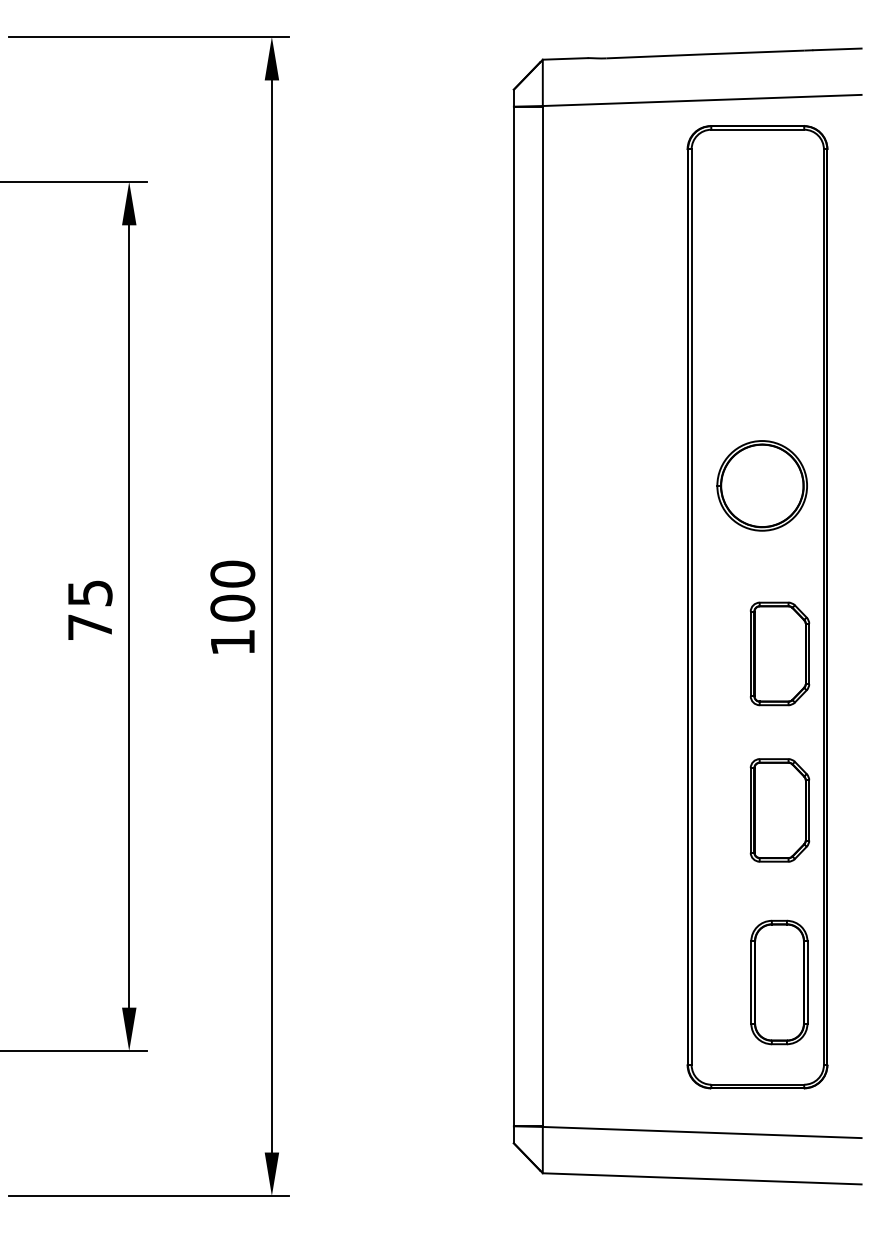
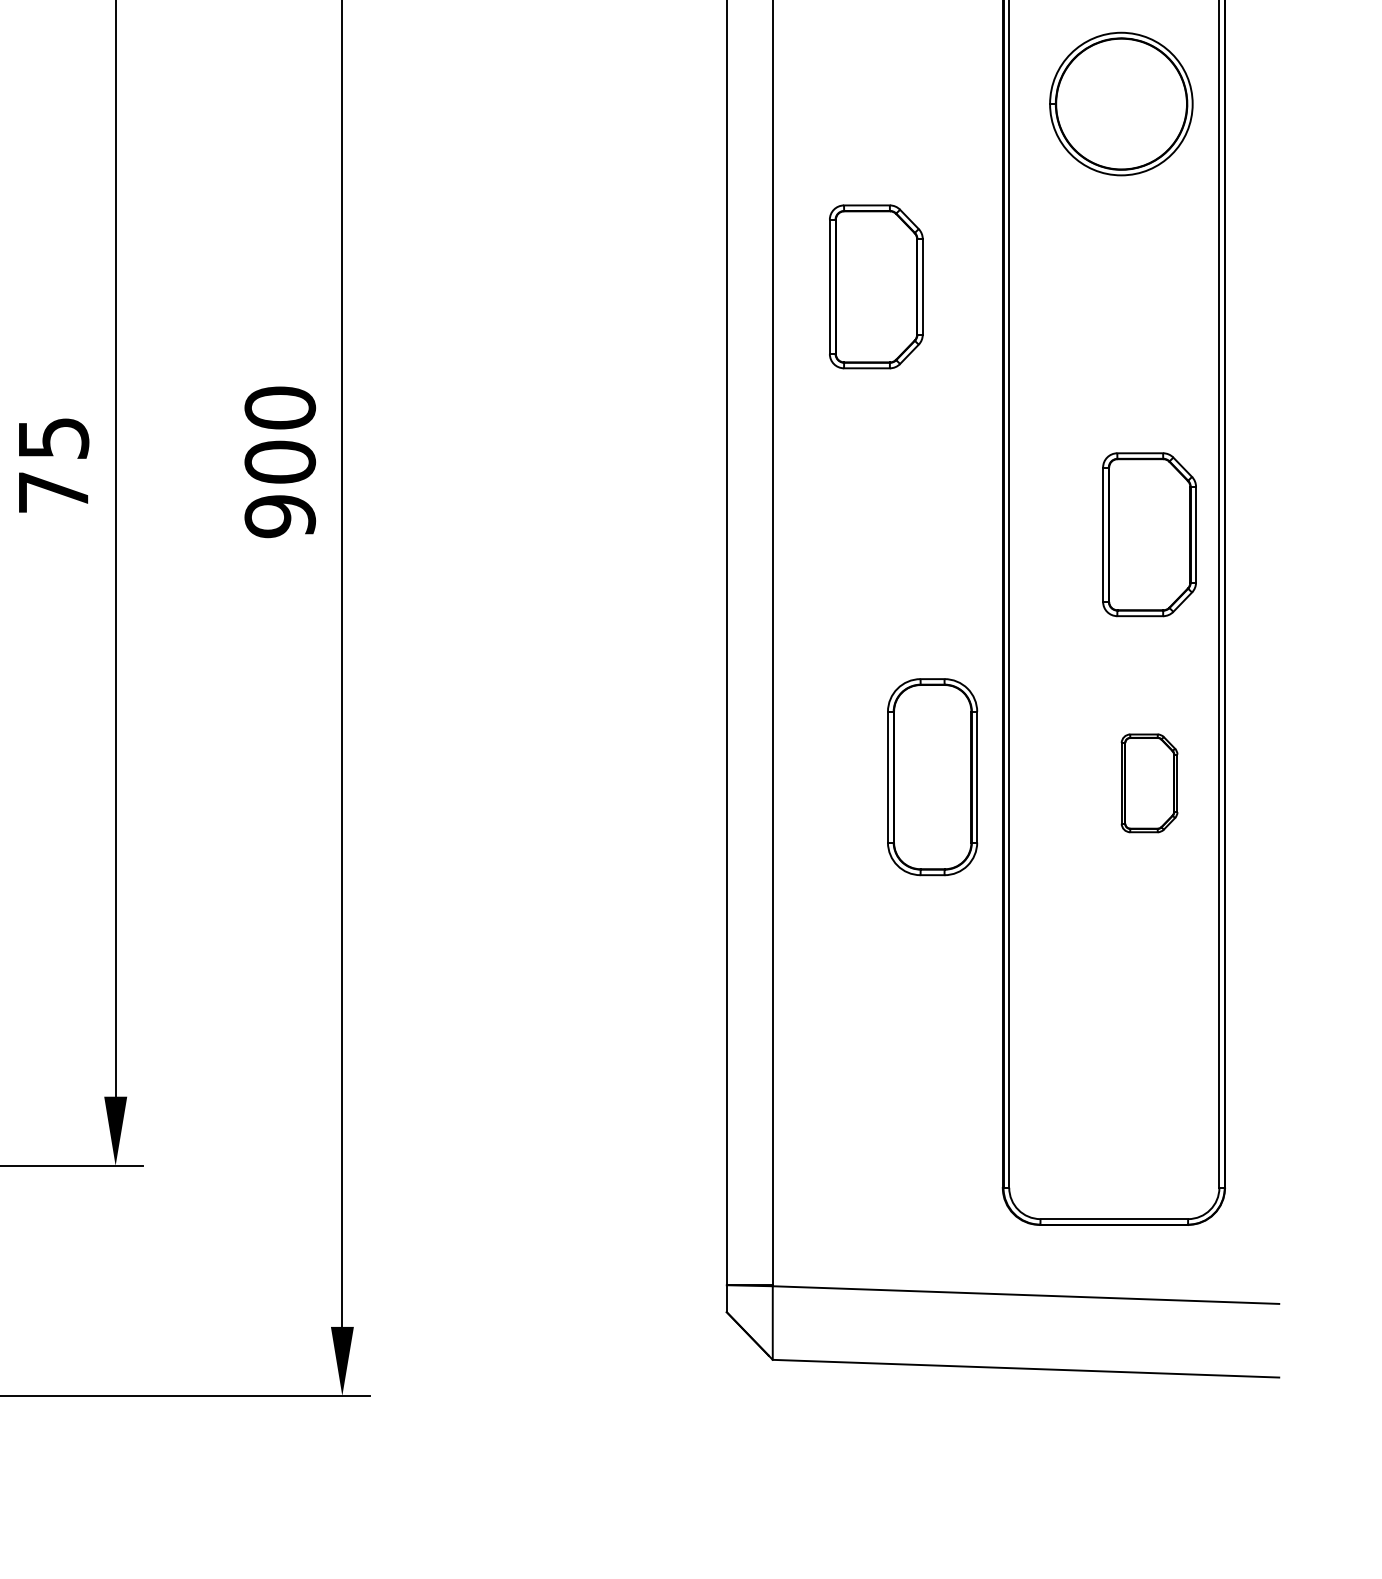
part: (761, 485) -> (1120, 103), moved
part: (607, 497) -> (875, 286), added
text: (232, 642) -> (279, 516), 100 -> 900
part: (779, 810) -> (1148, 783), size x0.6
part: (779, 982) -> (932, 777), moved

